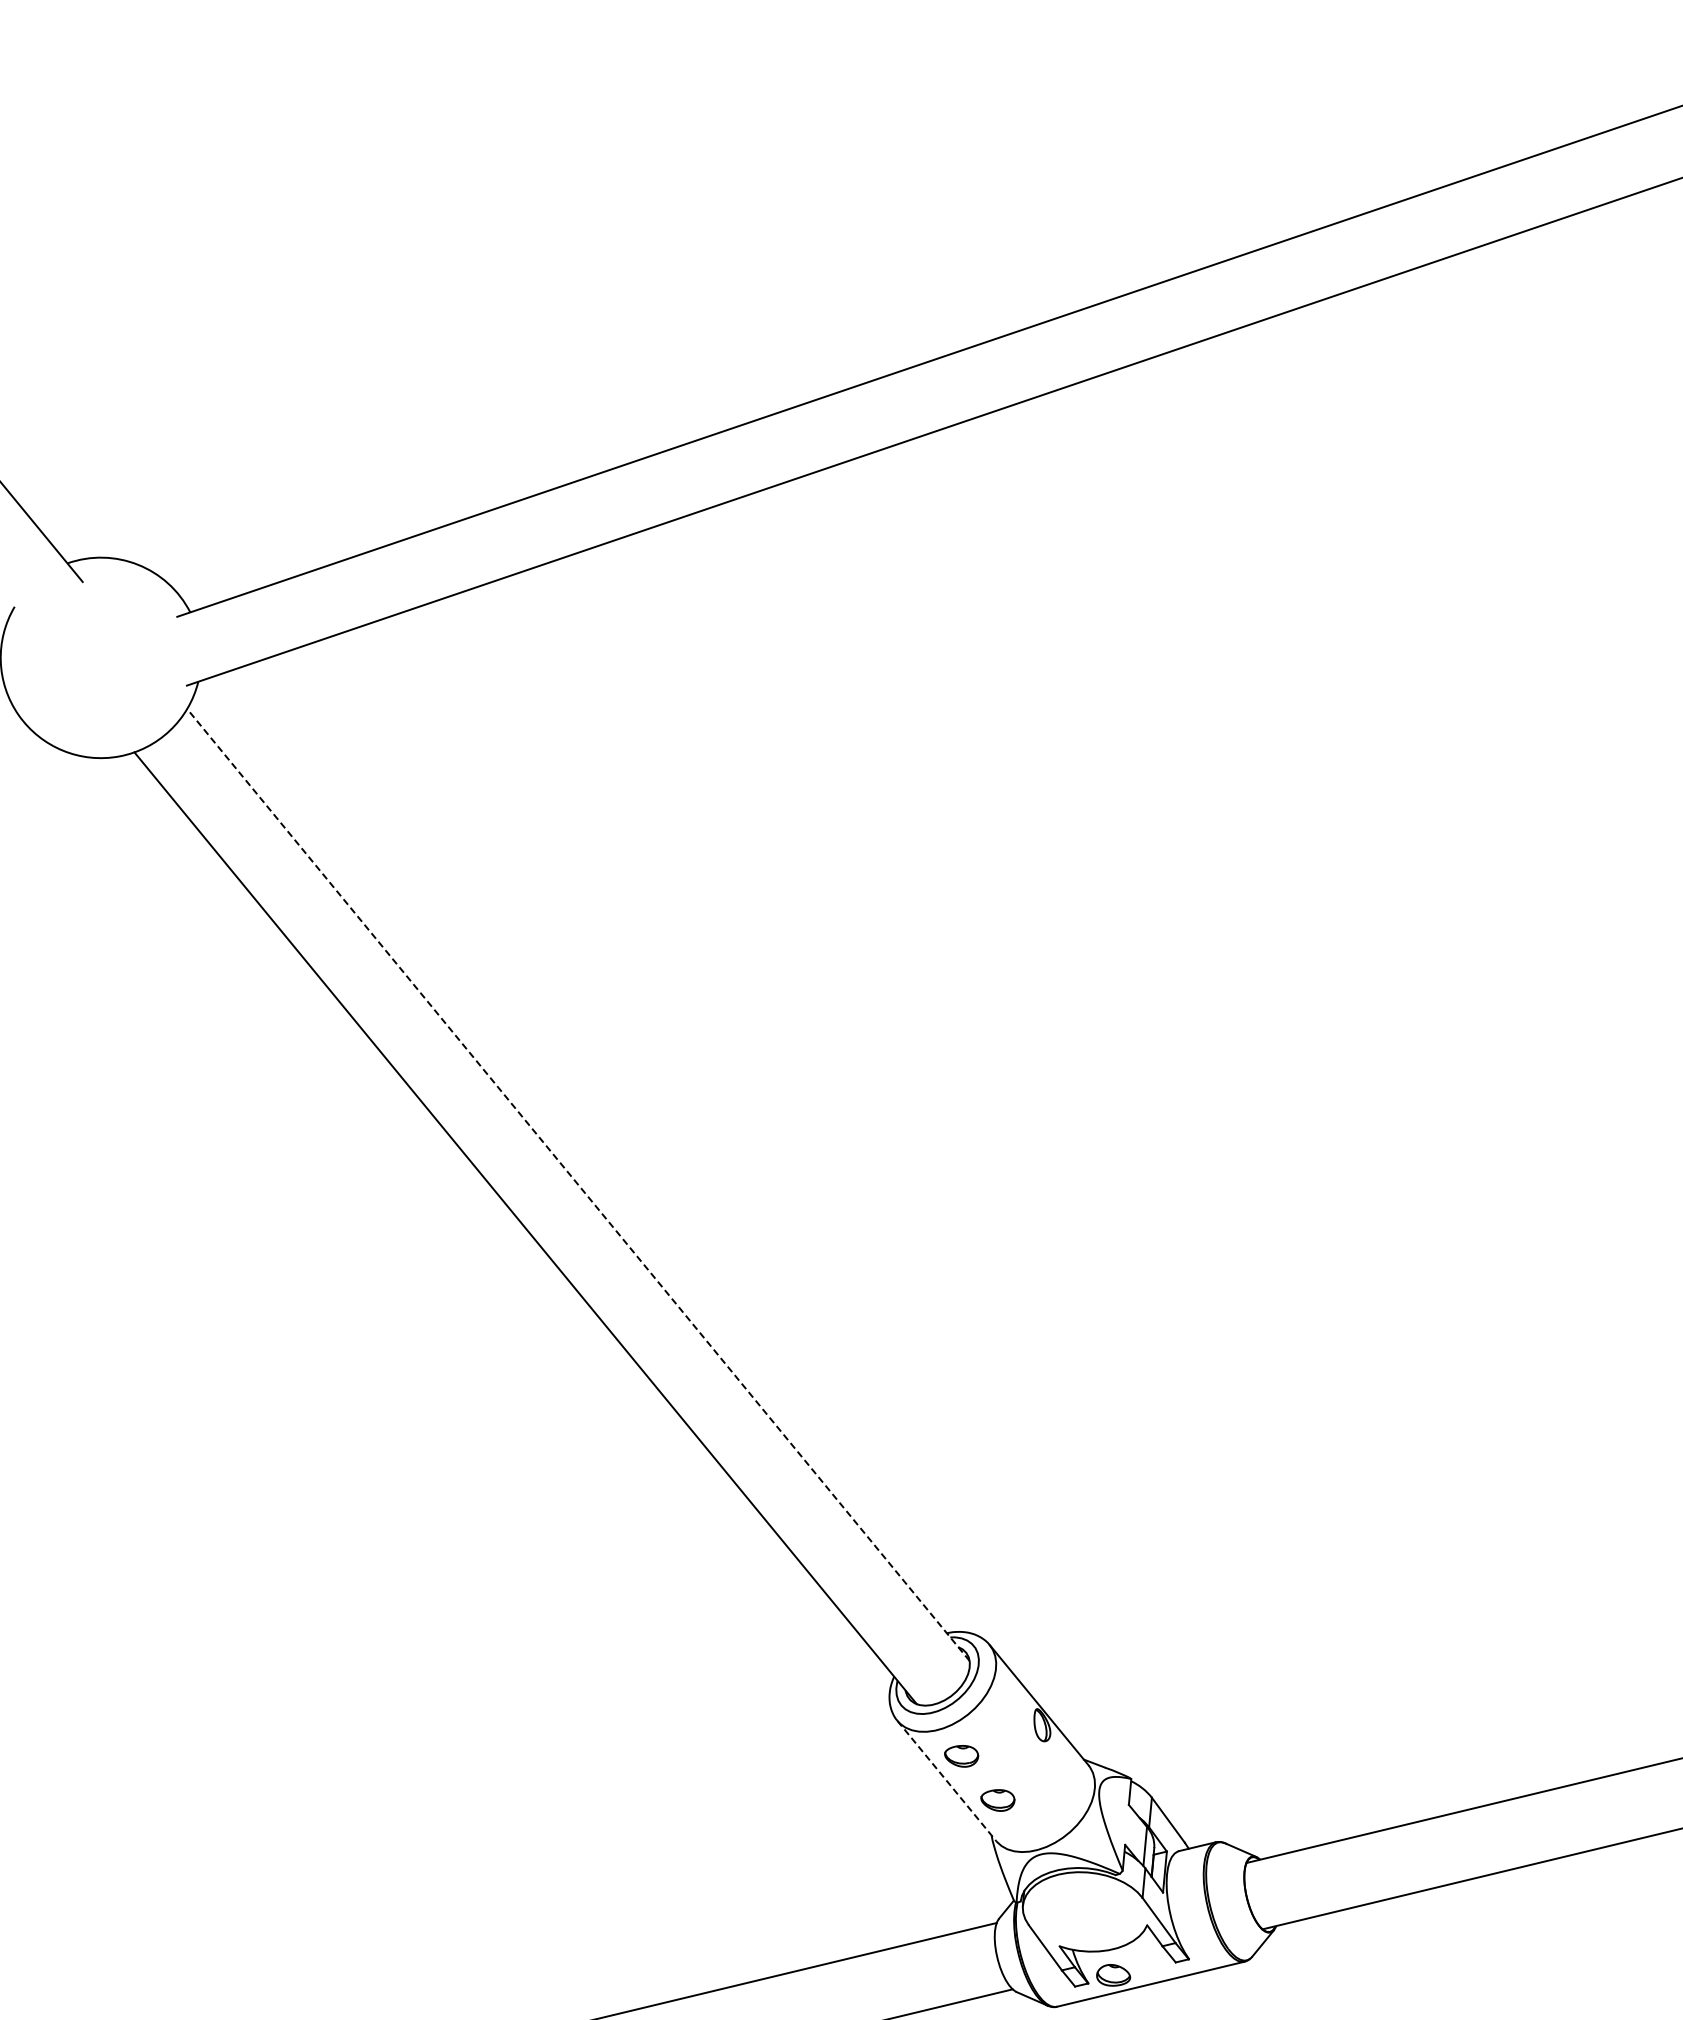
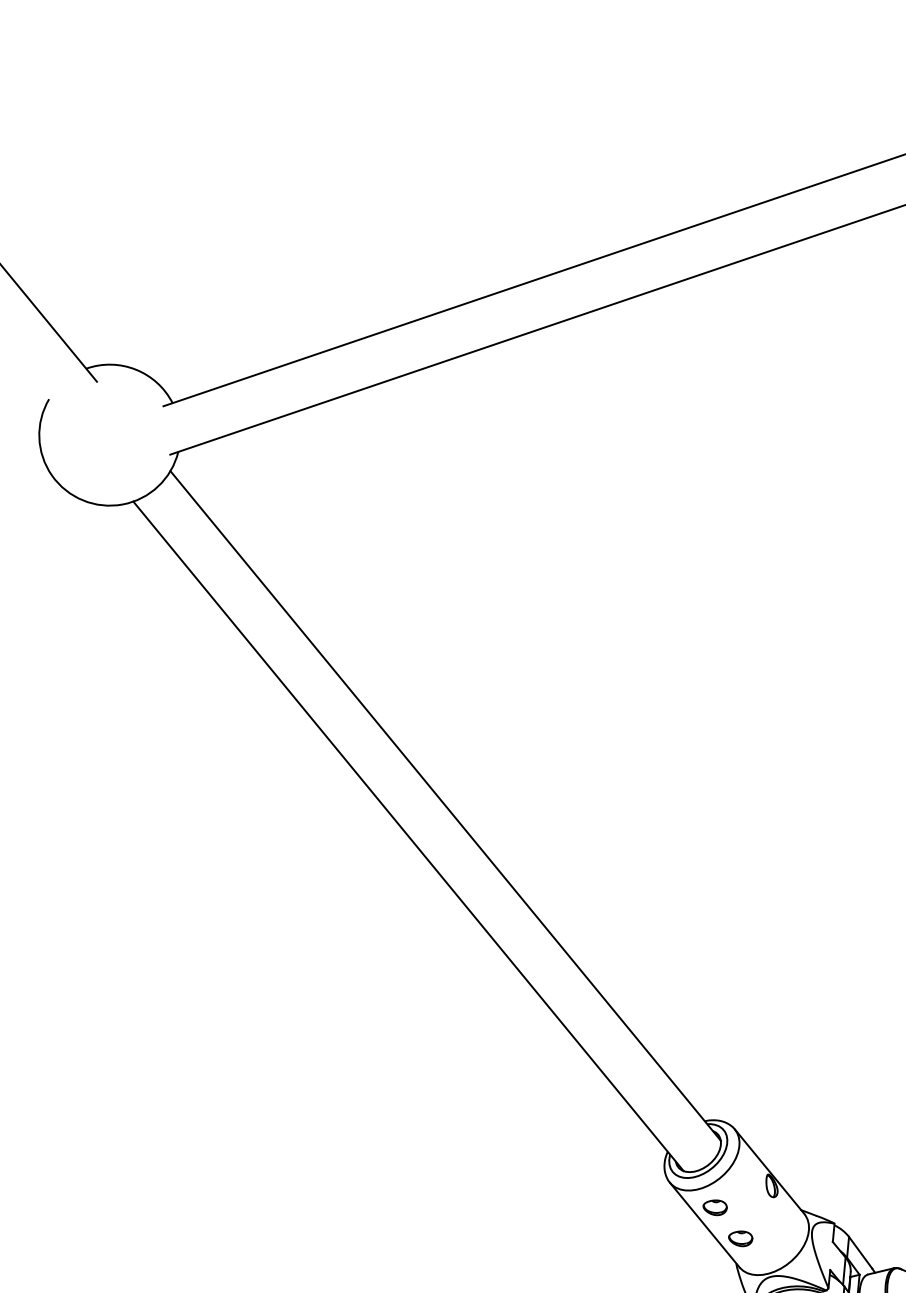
line: (578, 1184) -> (445, 805), dashed -> solid
line: (946, 1781) -> (704, 1225), dashed -> solid

